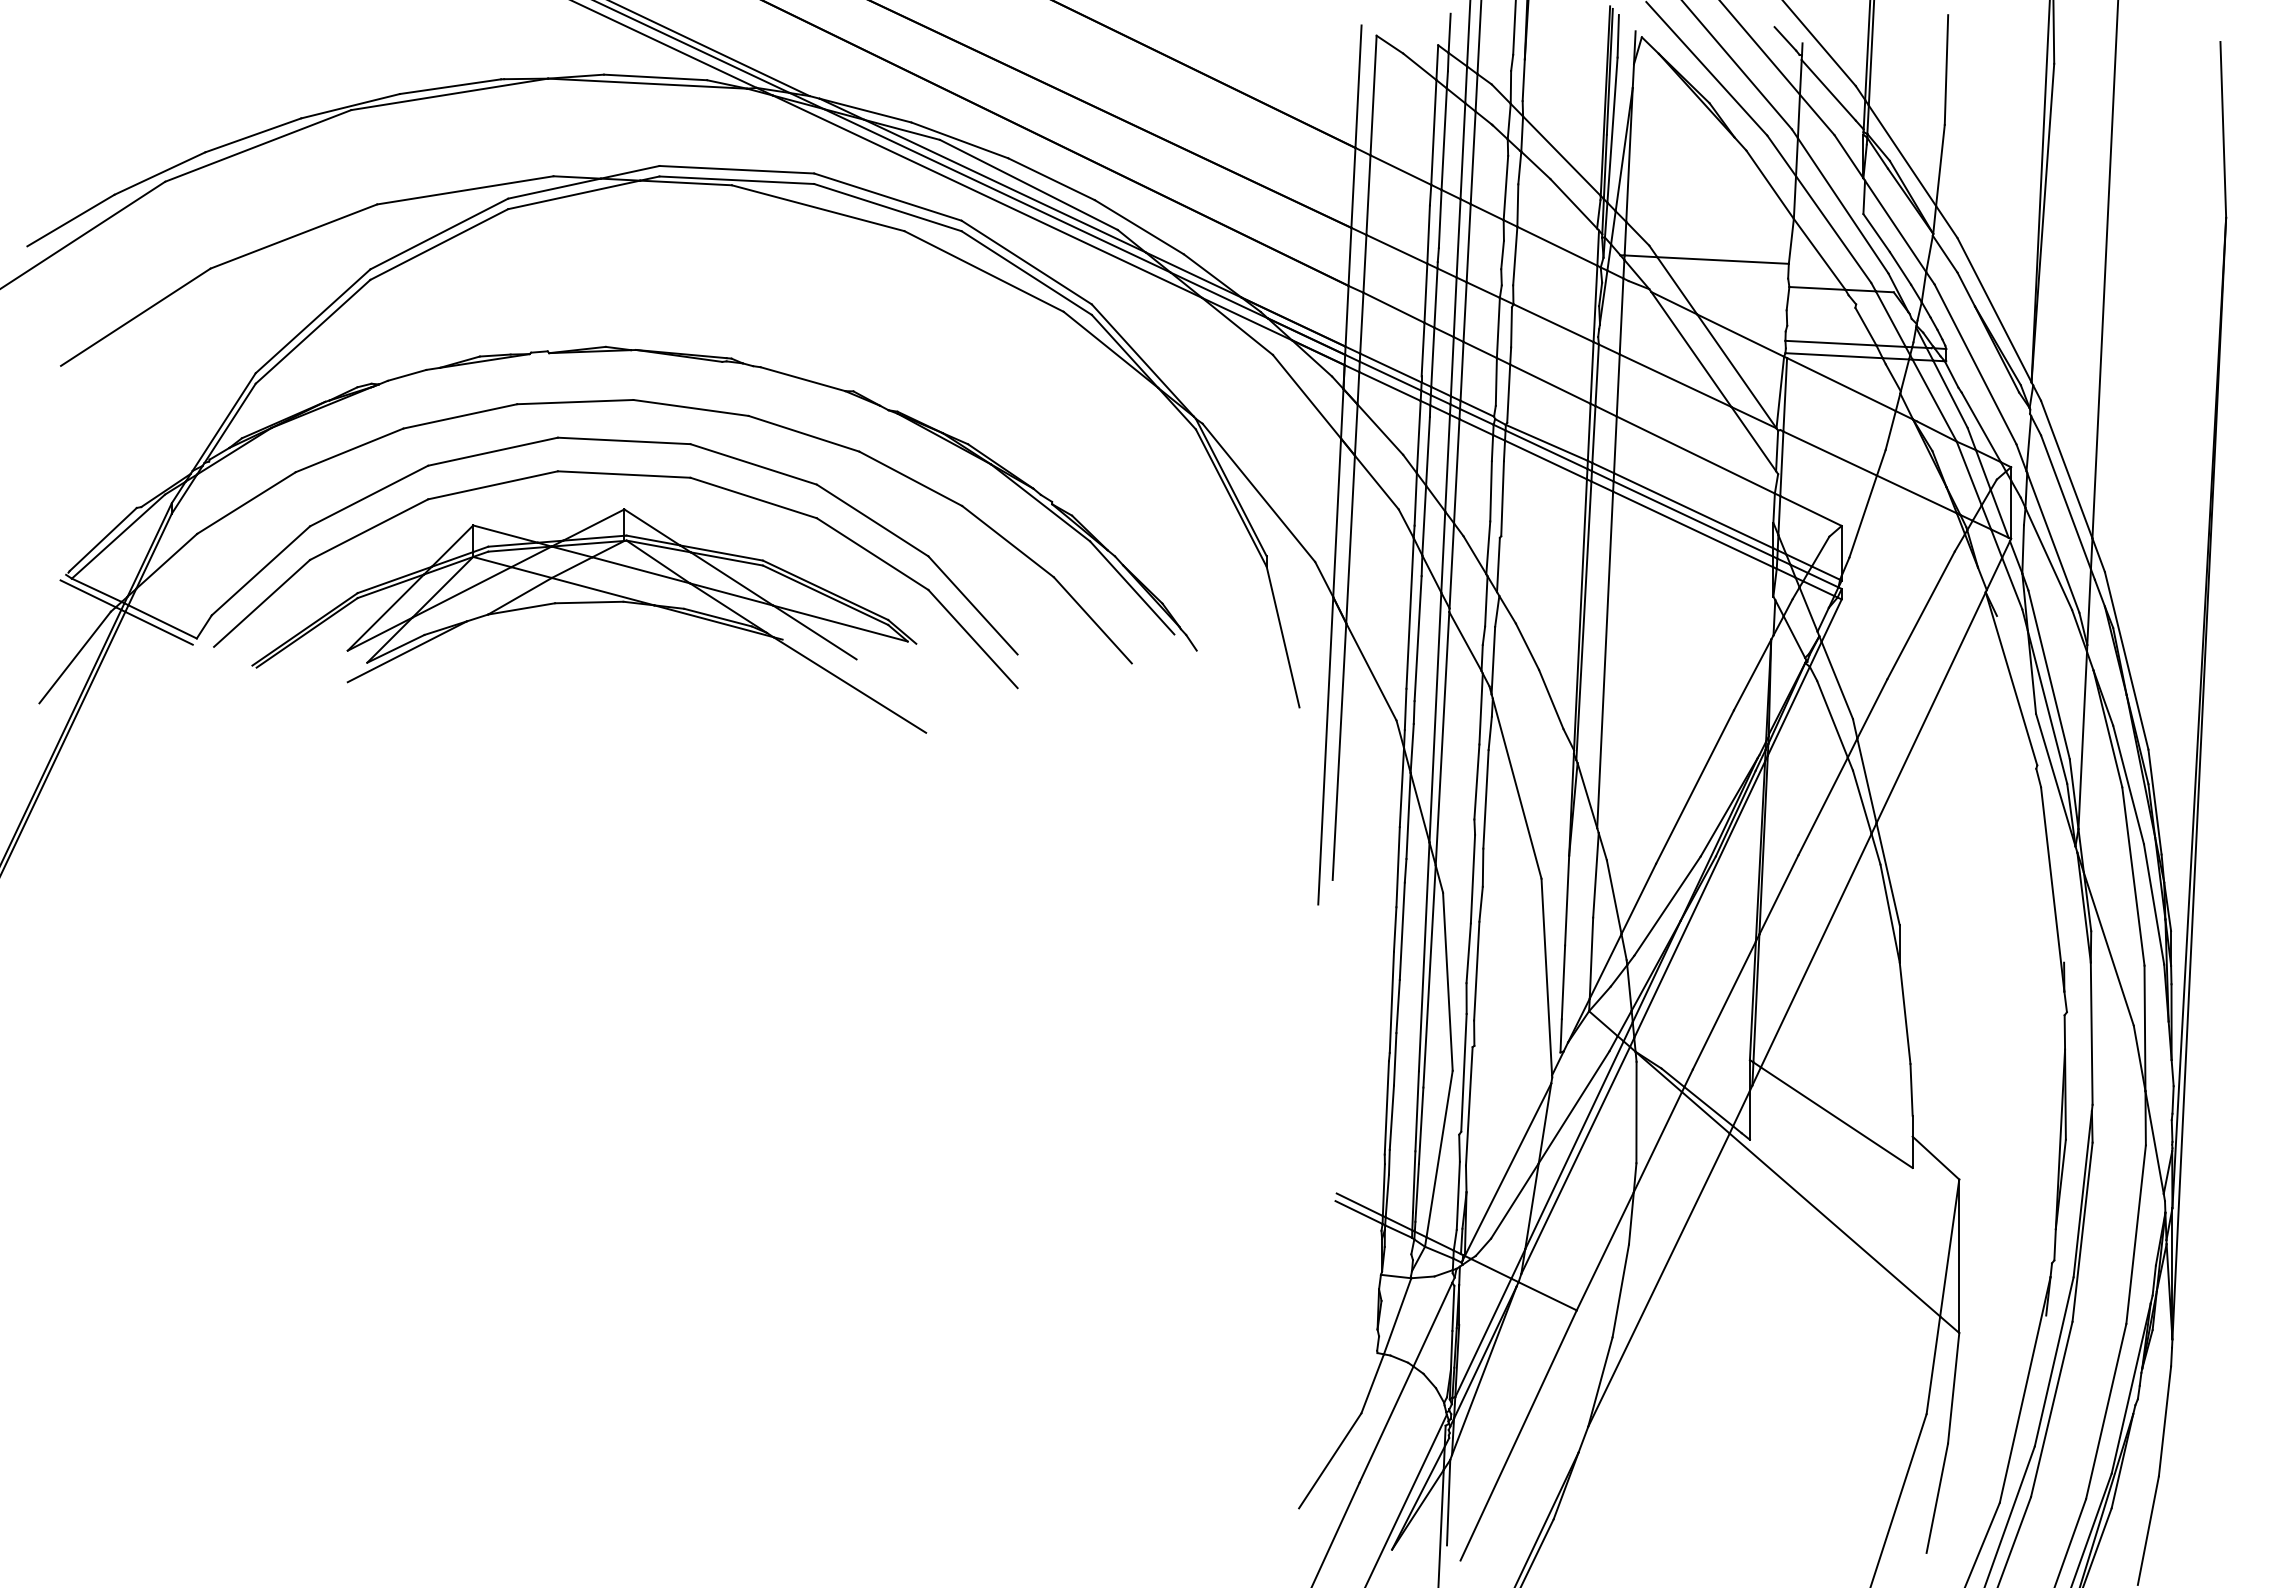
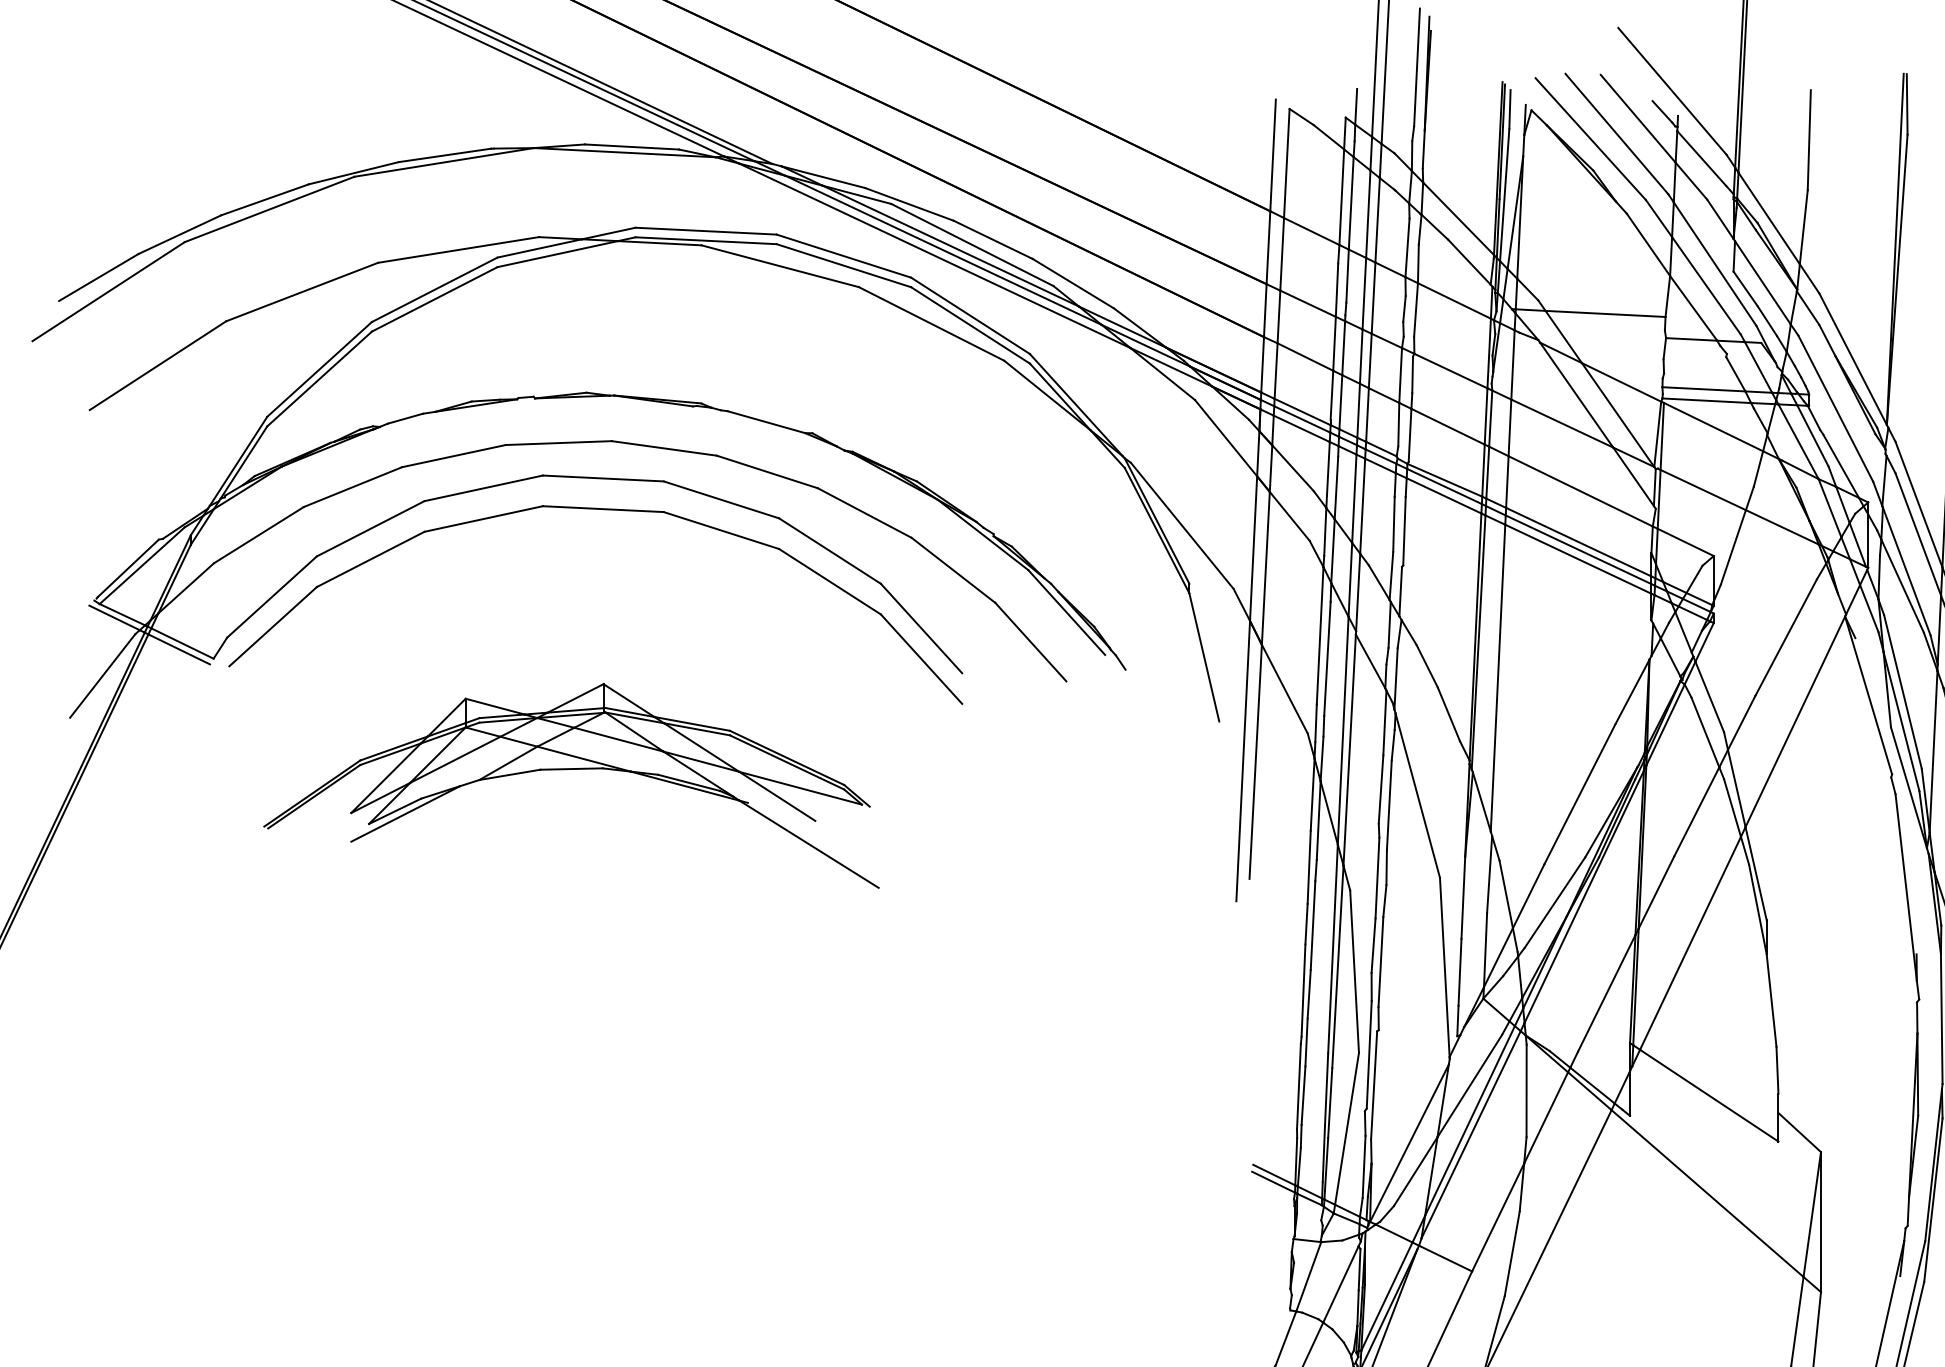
part: (589, 603) -> (571, 769), moved

